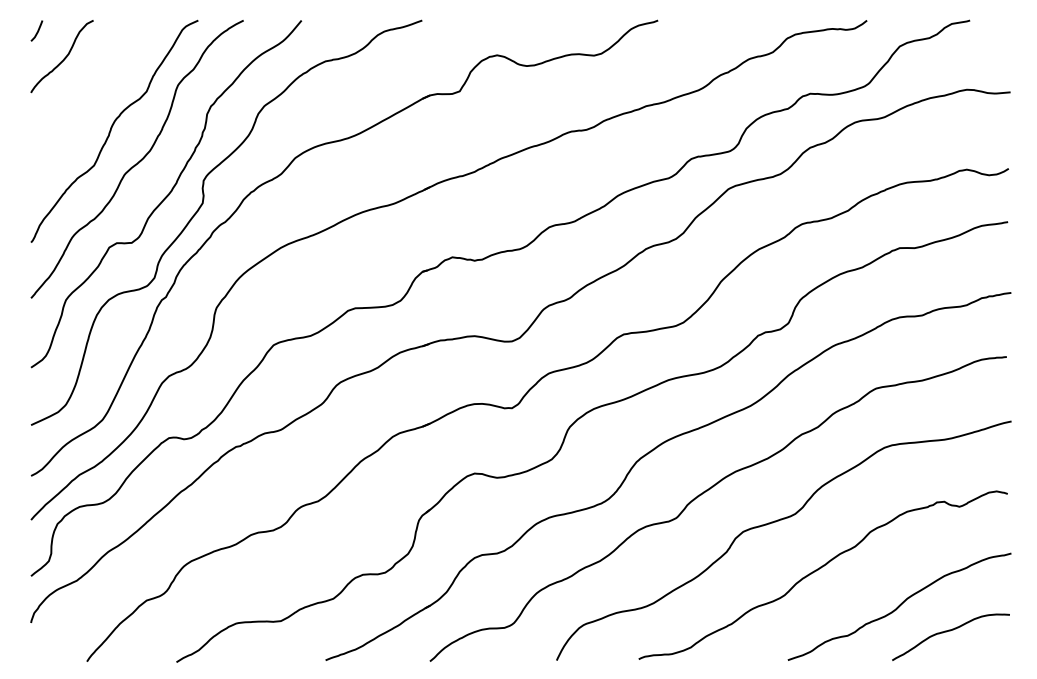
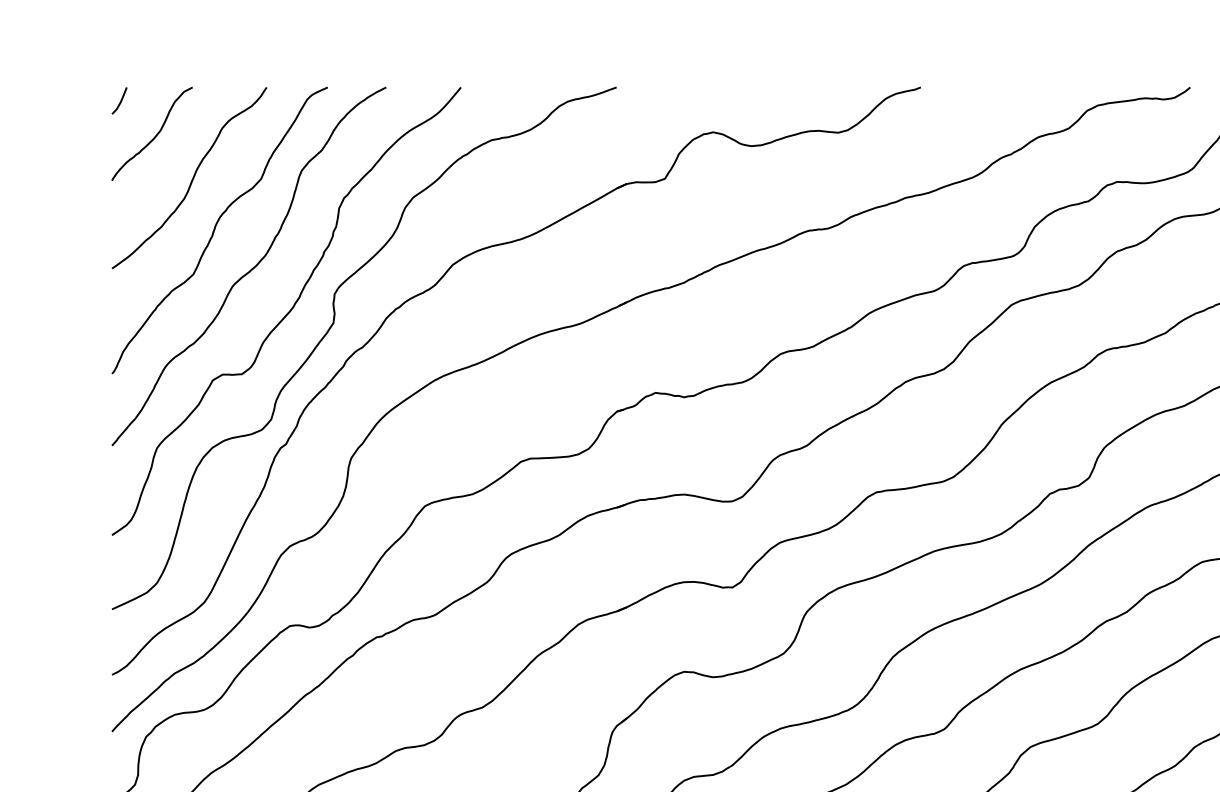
curve: (92, 91) -> (191, 178), added

